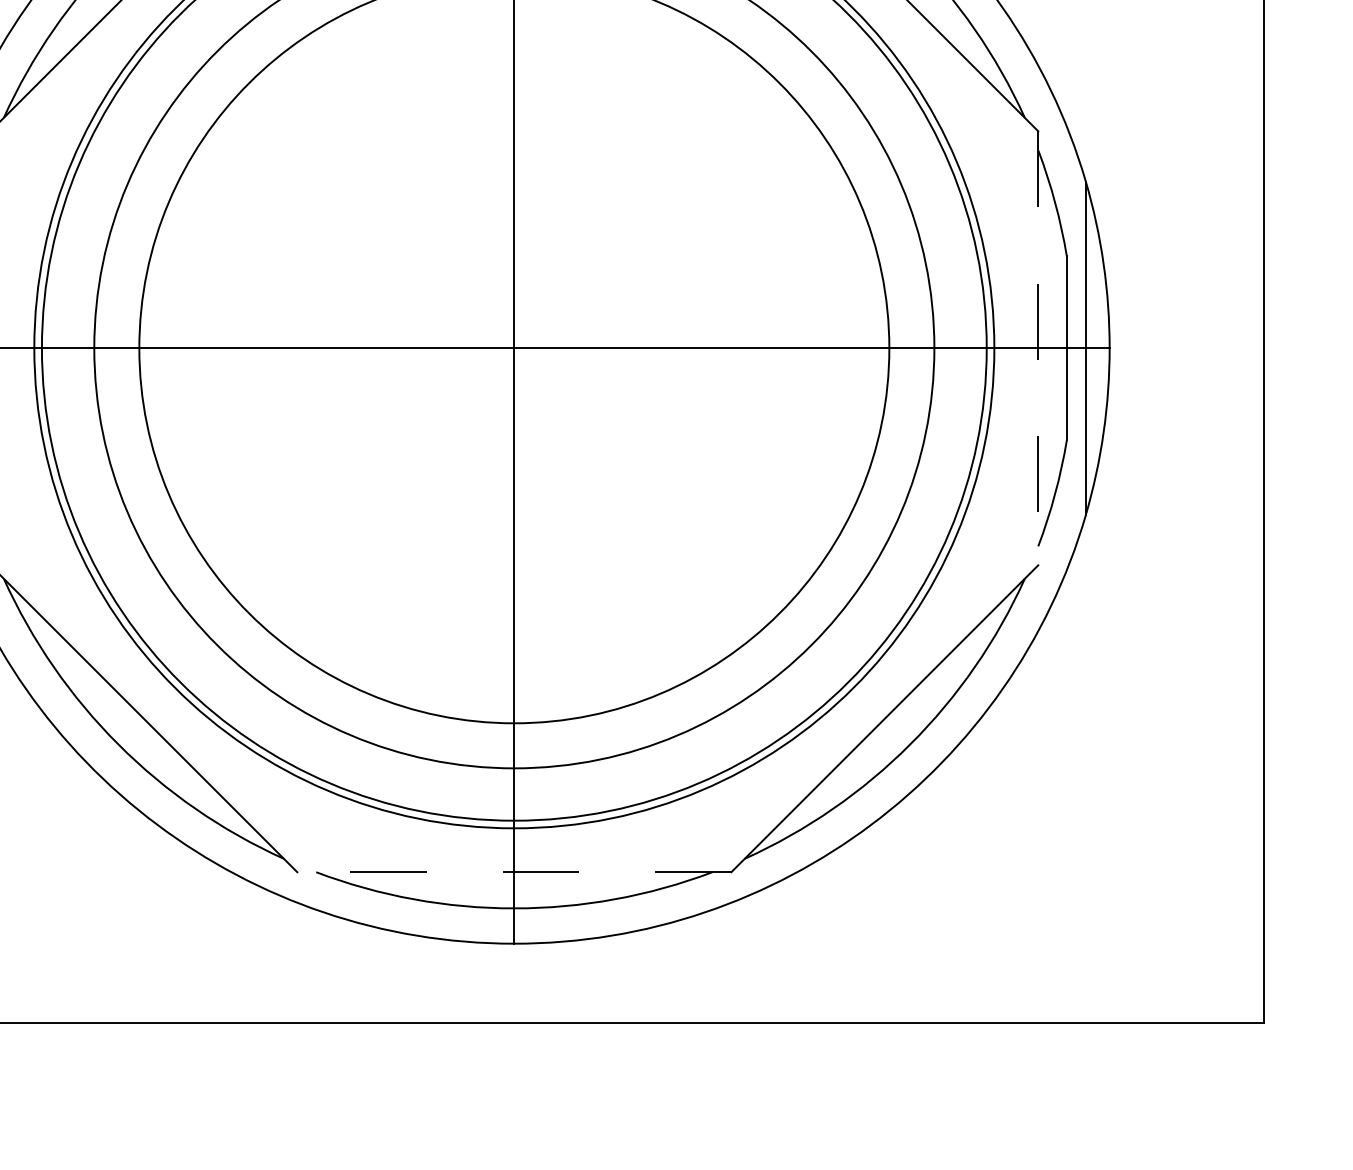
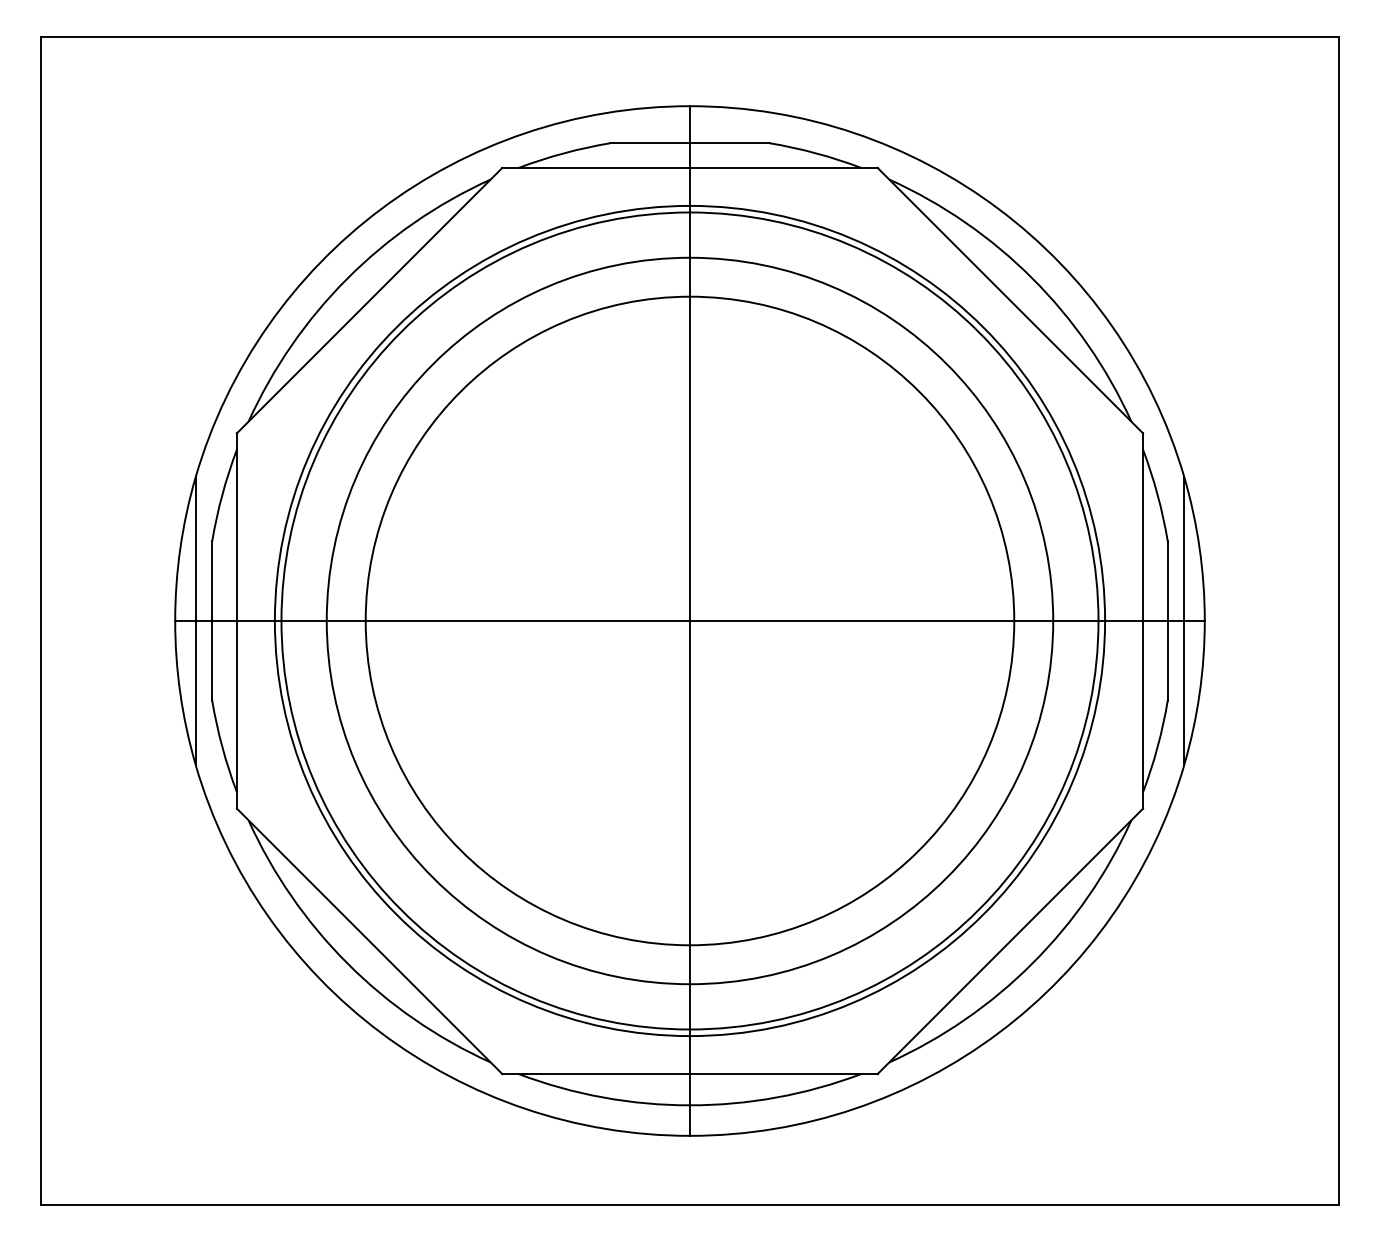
line: (1038, 348) -> (1143, 621), dashed -> solid
line: (514, 872) -> (690, 1074), dashed -> solid

